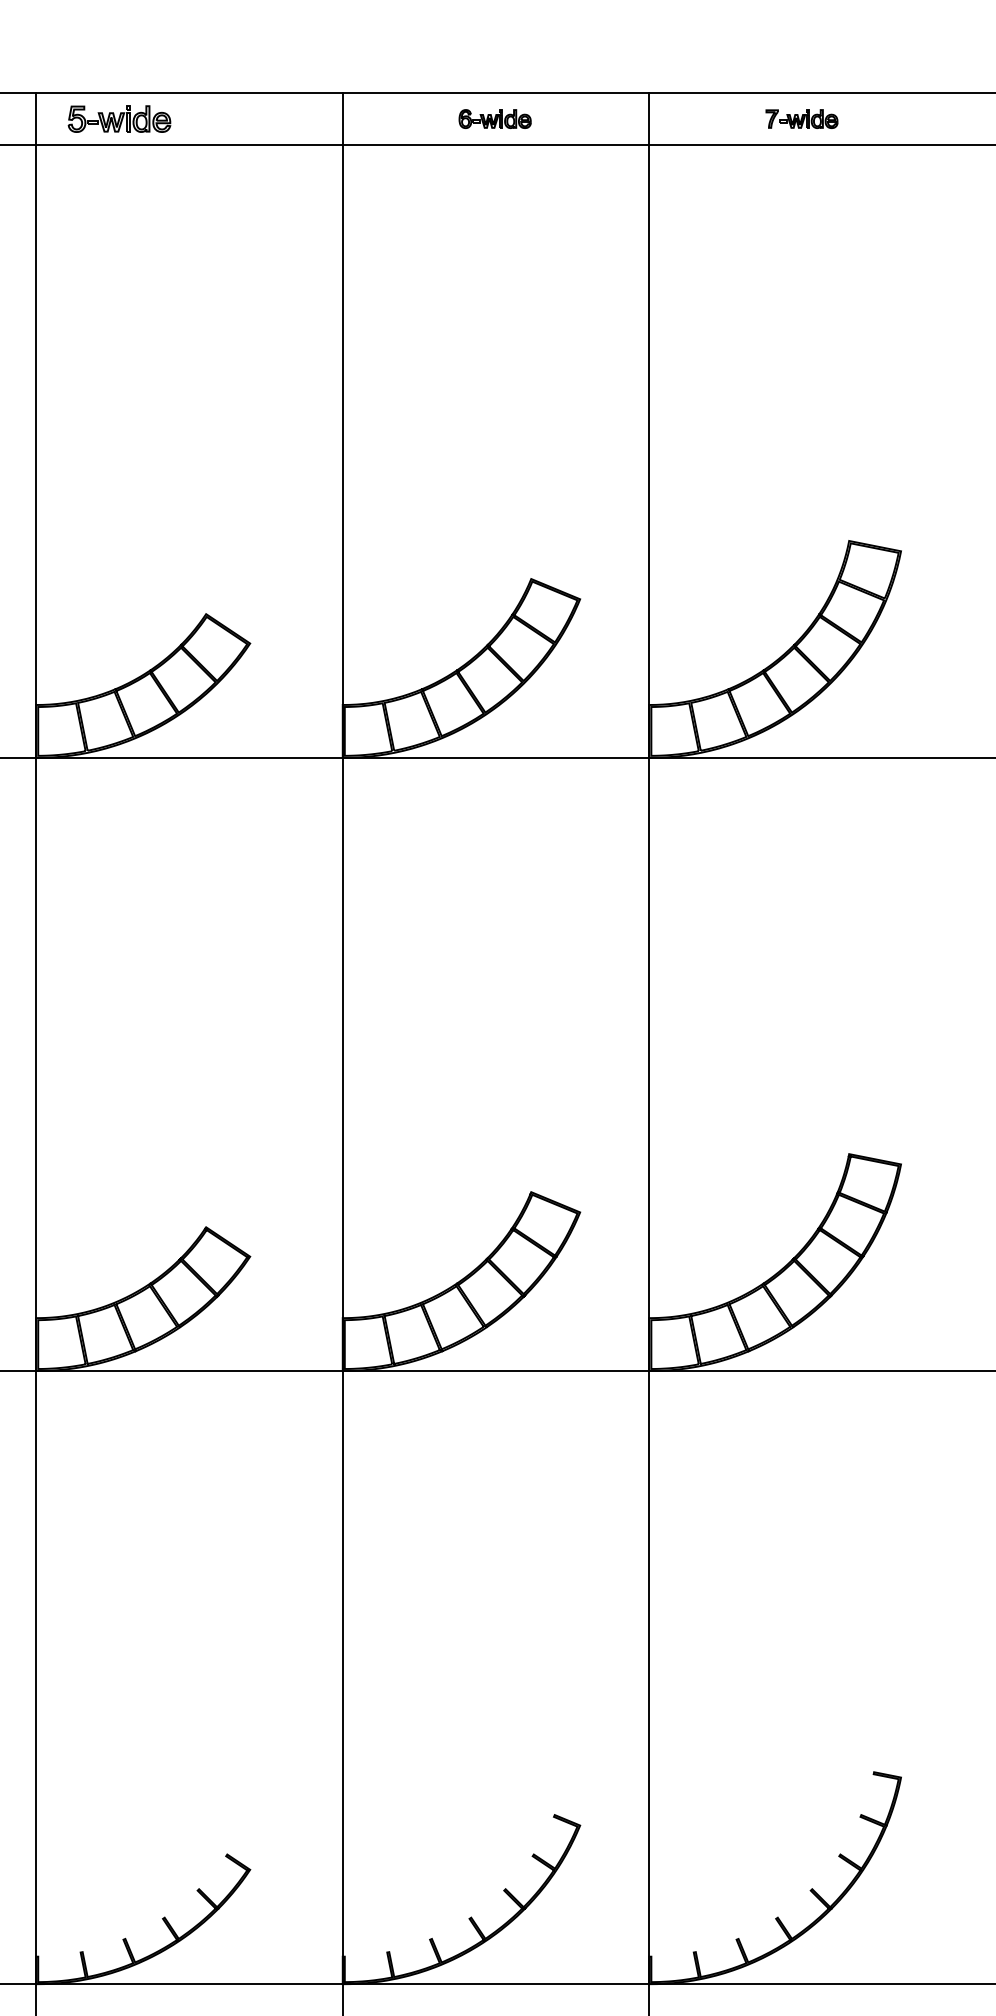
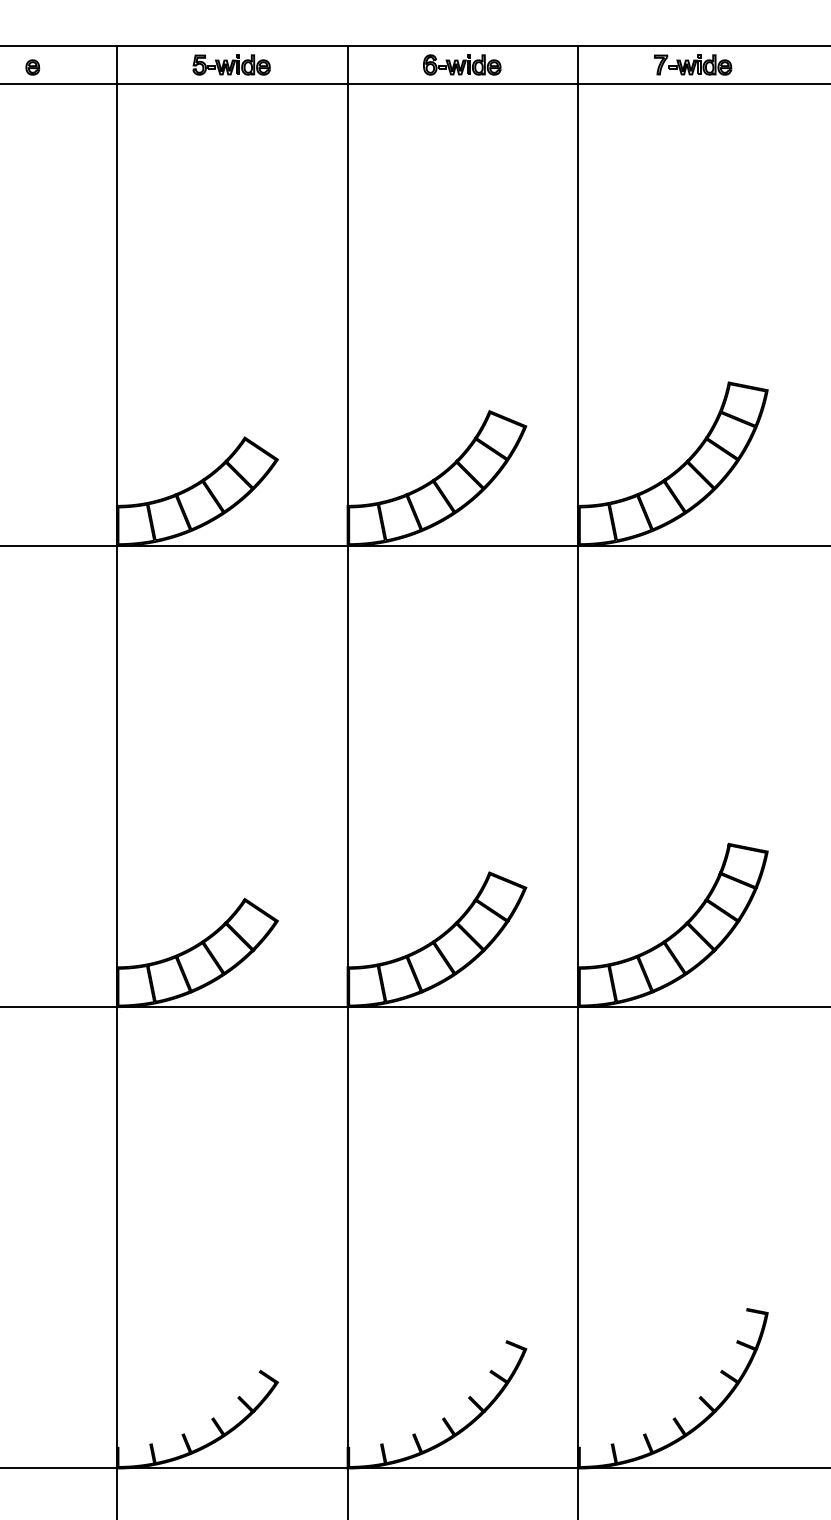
part: (119, 118) -> (231, 64), moved
part: (495, 118) -> (462, 64), size x1.43
part: (802, 118) -> (693, 64), size x1.43

